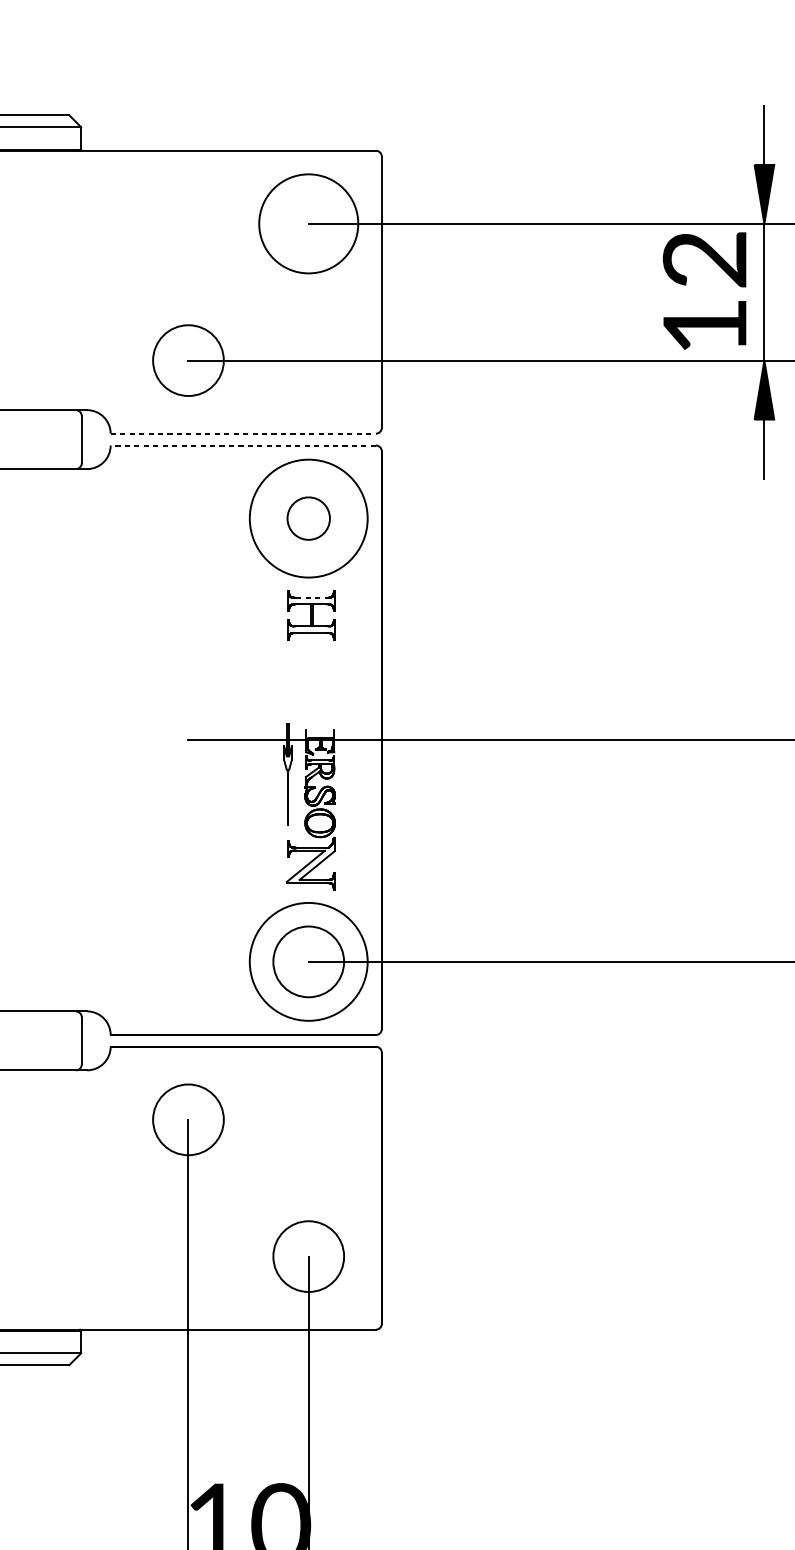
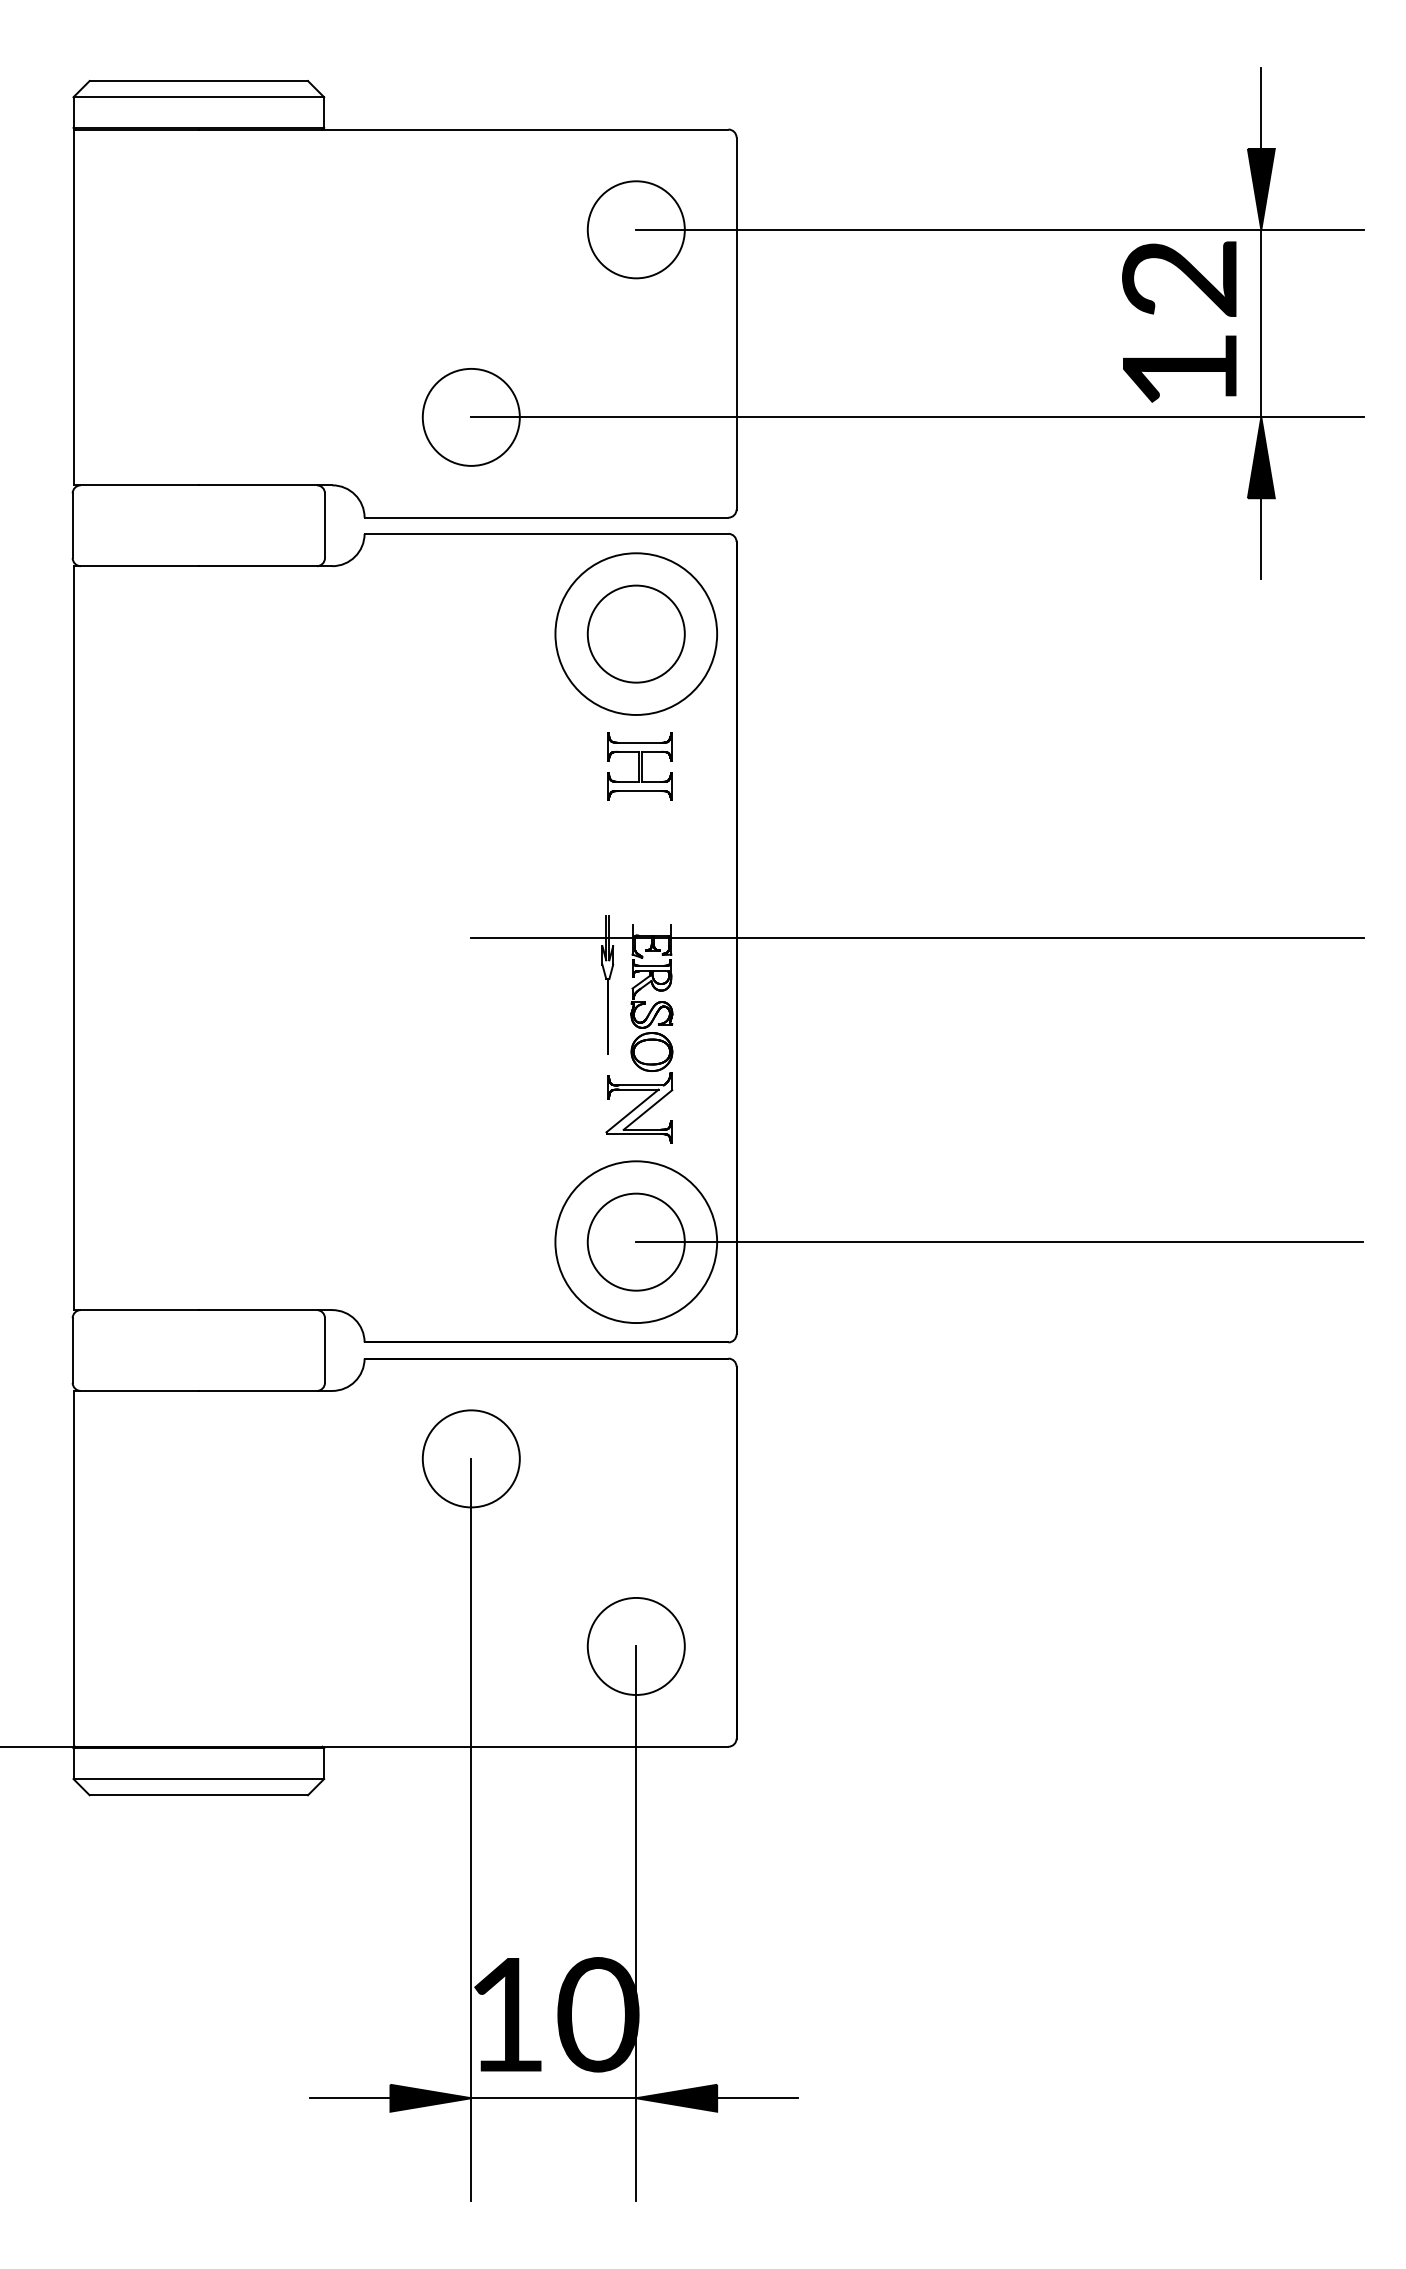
circle: (308, 223) -> (635, 229), size x0.71
line: (243, 433) -> (546, 517), dashed -> solid
line: (243, 445) -> (546, 533), dashed -> solid
circle: (308, 518) -> (635, 633), size x1.67
line: (311, 597) -> (639, 742), dashed -> solid

